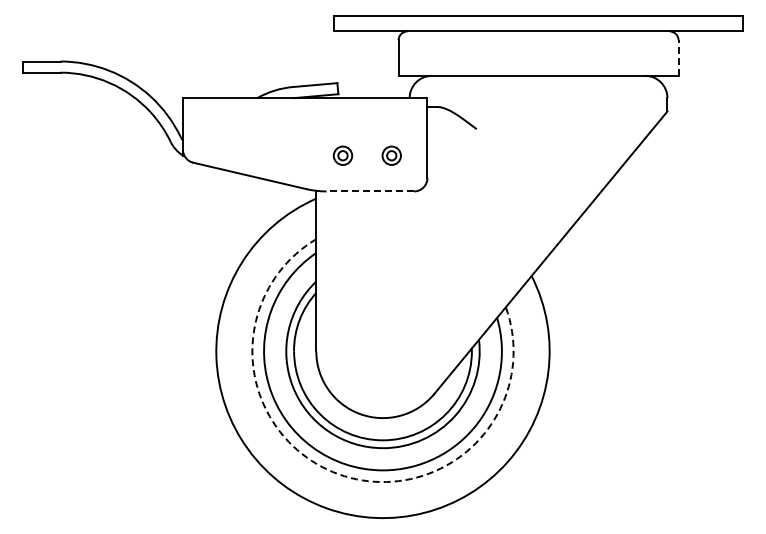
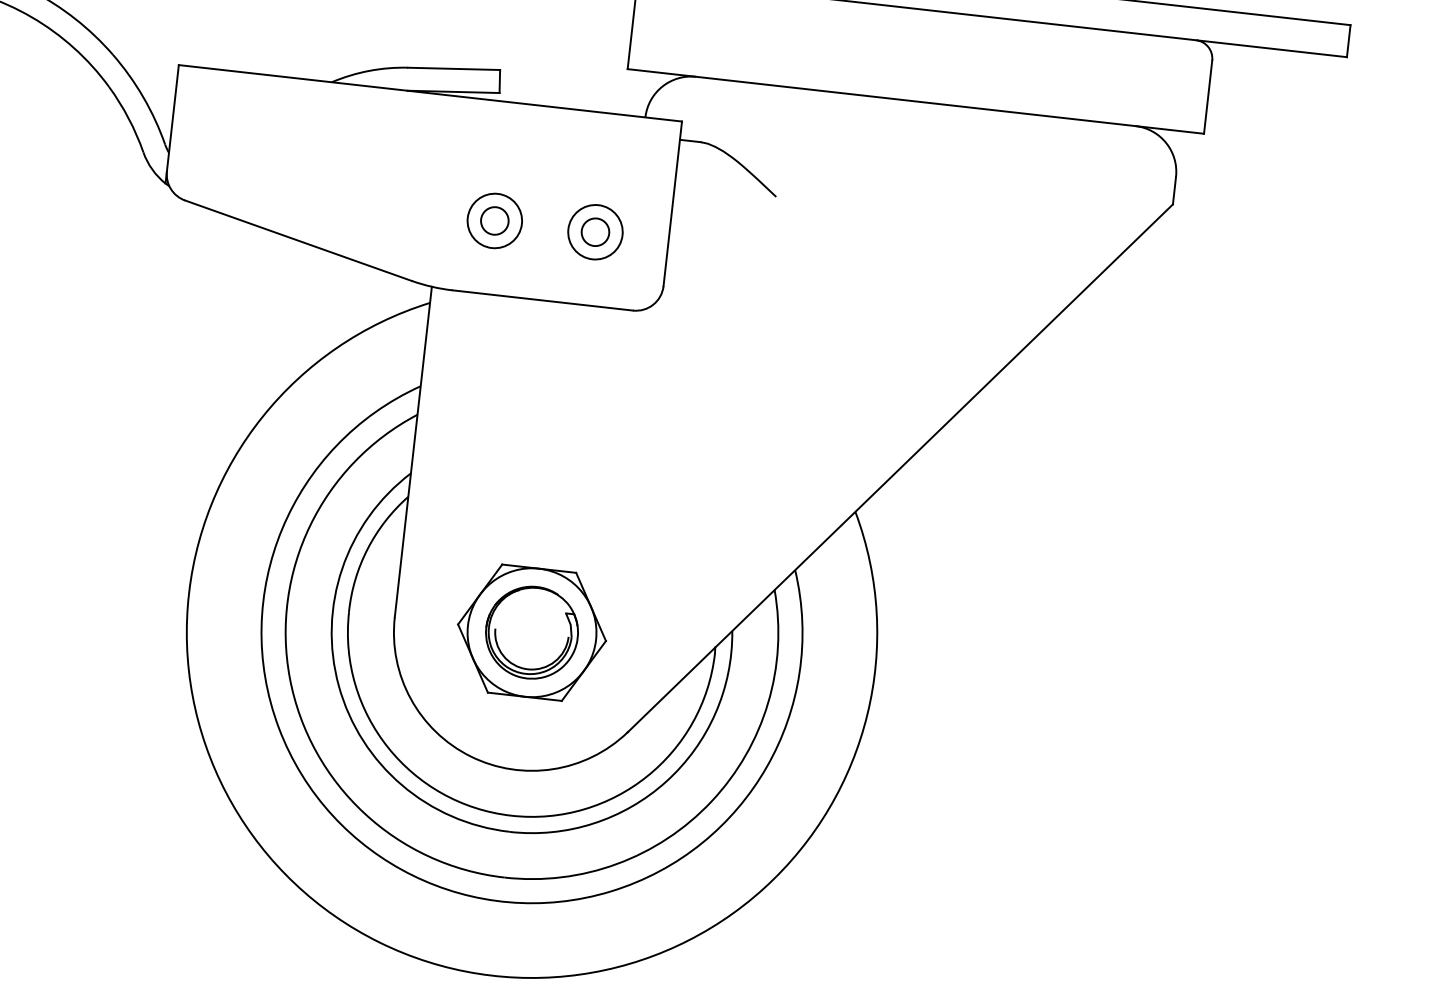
line: (678, 58) -> (1207, 97), dashed -> solid
part: (342, 155) -> (493, 220), size x1.43
part: (391, 155) -> (594, 231), size x1.43
line: (370, 191) -> (543, 300), dashed -> solid
part: (383, 351) -> (533, 632), added
arc: (338, 474) -> (412, 875), dashed -> solid

